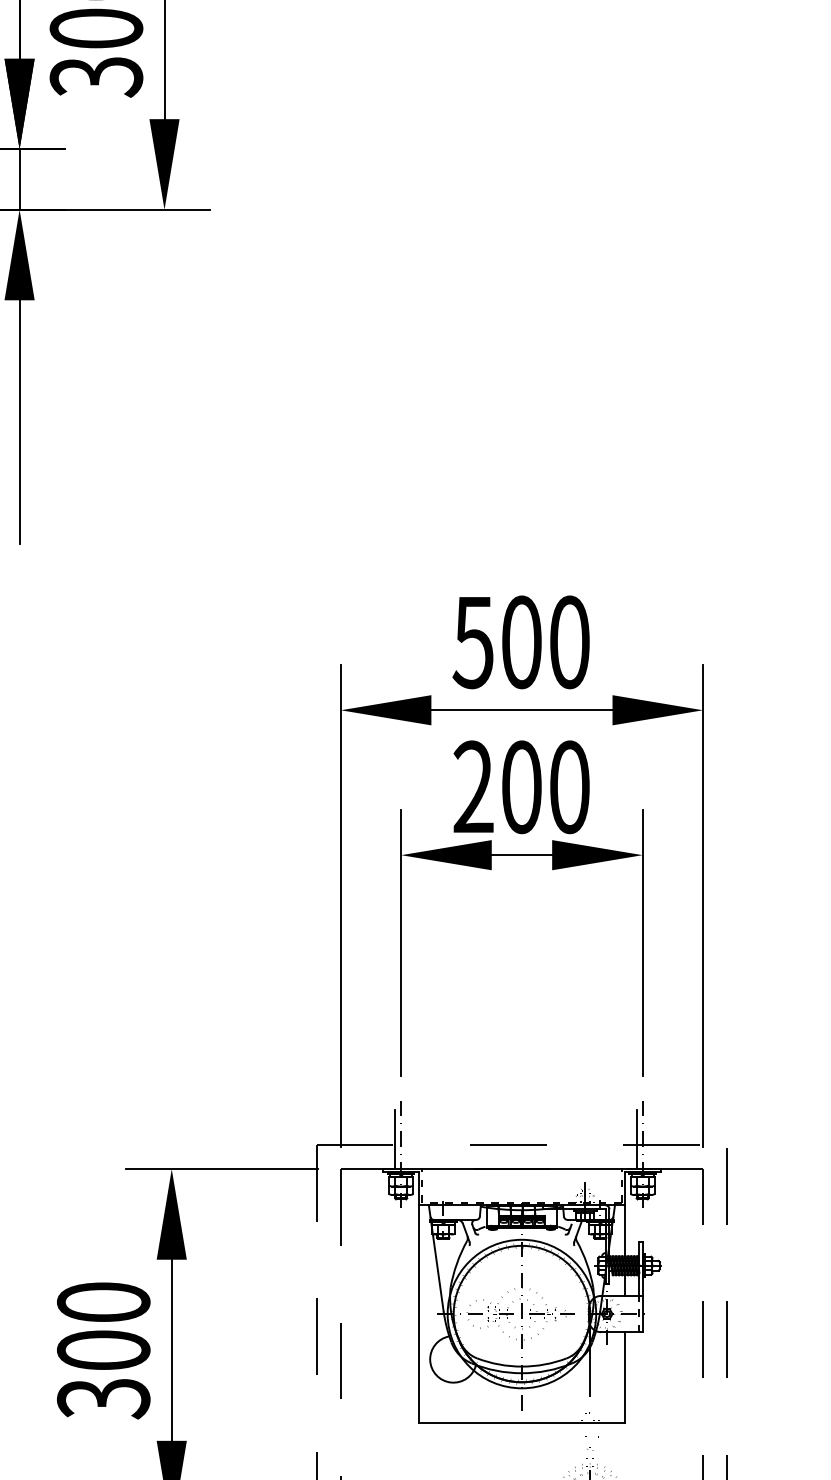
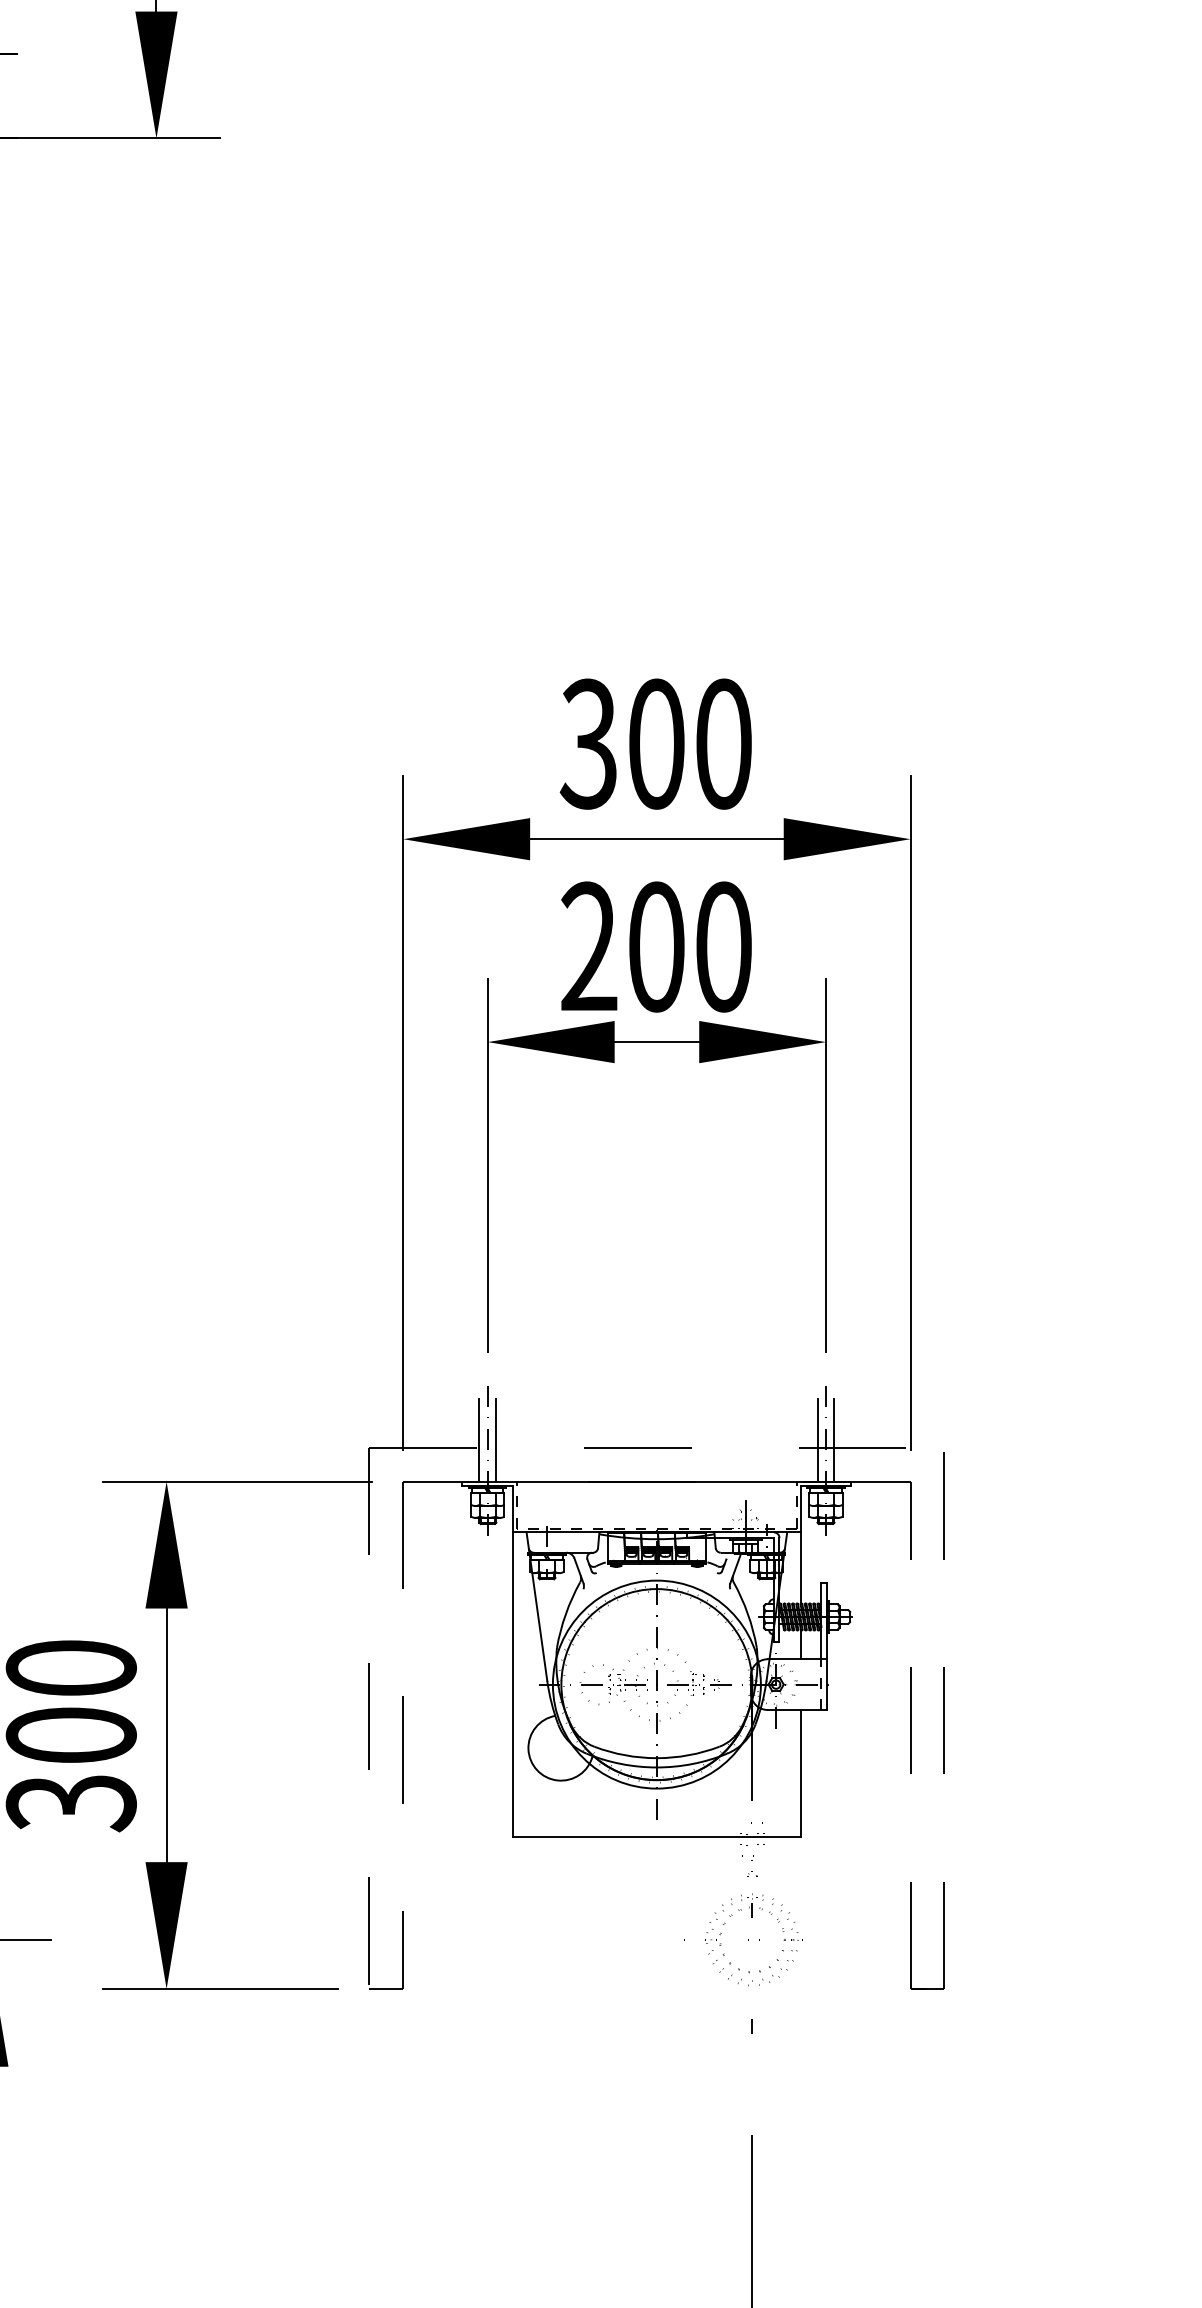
text: (472, 641) -> (587, 743), 500 -> 300
line: (407, 1139) -> (496, 1440), added
line: (648, 1139) -> (834, 1440), added

